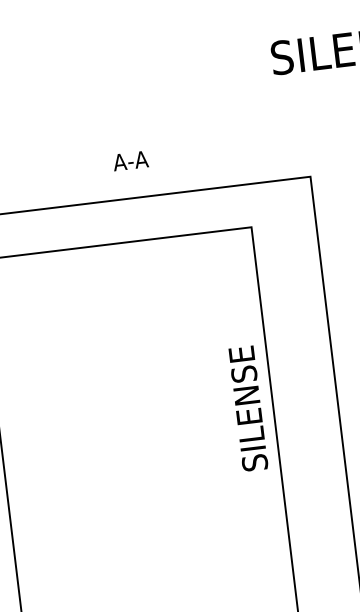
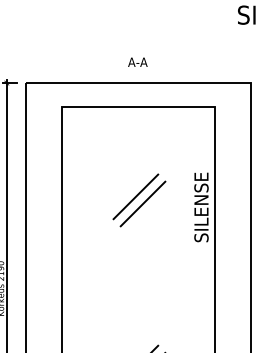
text: (129, 159) -> (137, 61), moved
line: (128, 403) -> (135, 196), added
line: (142, 414) -> (142, 203), added

